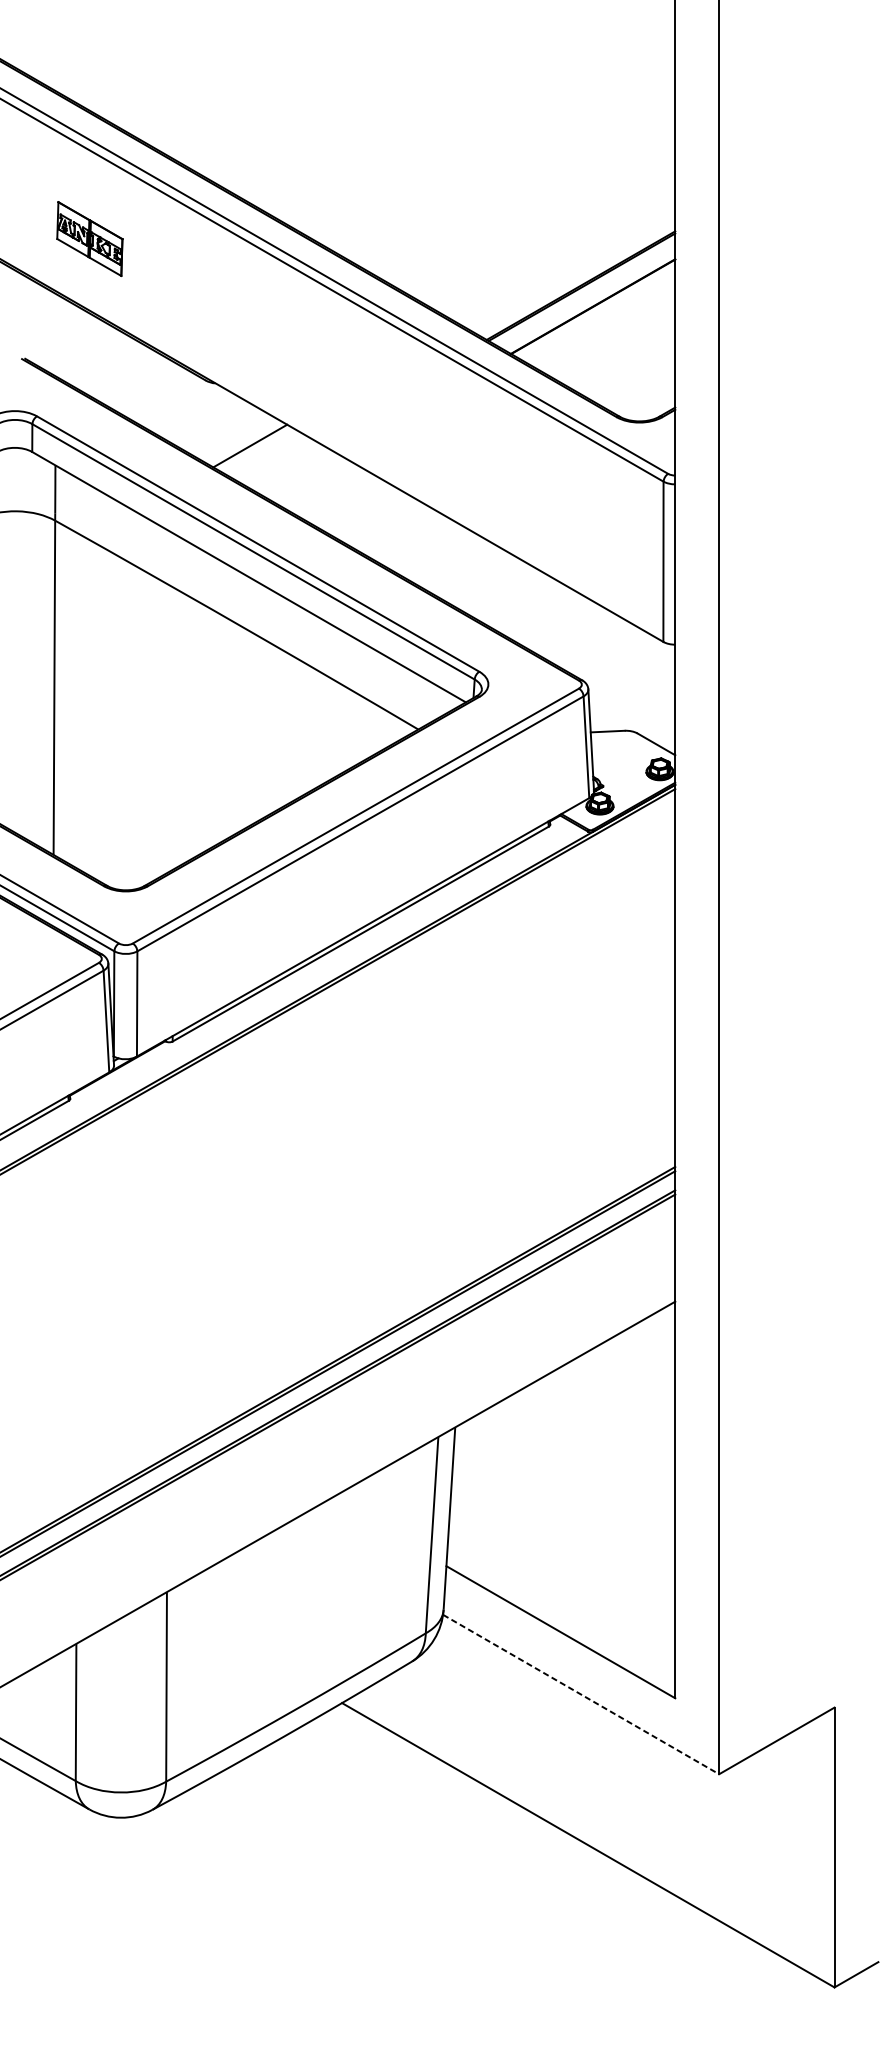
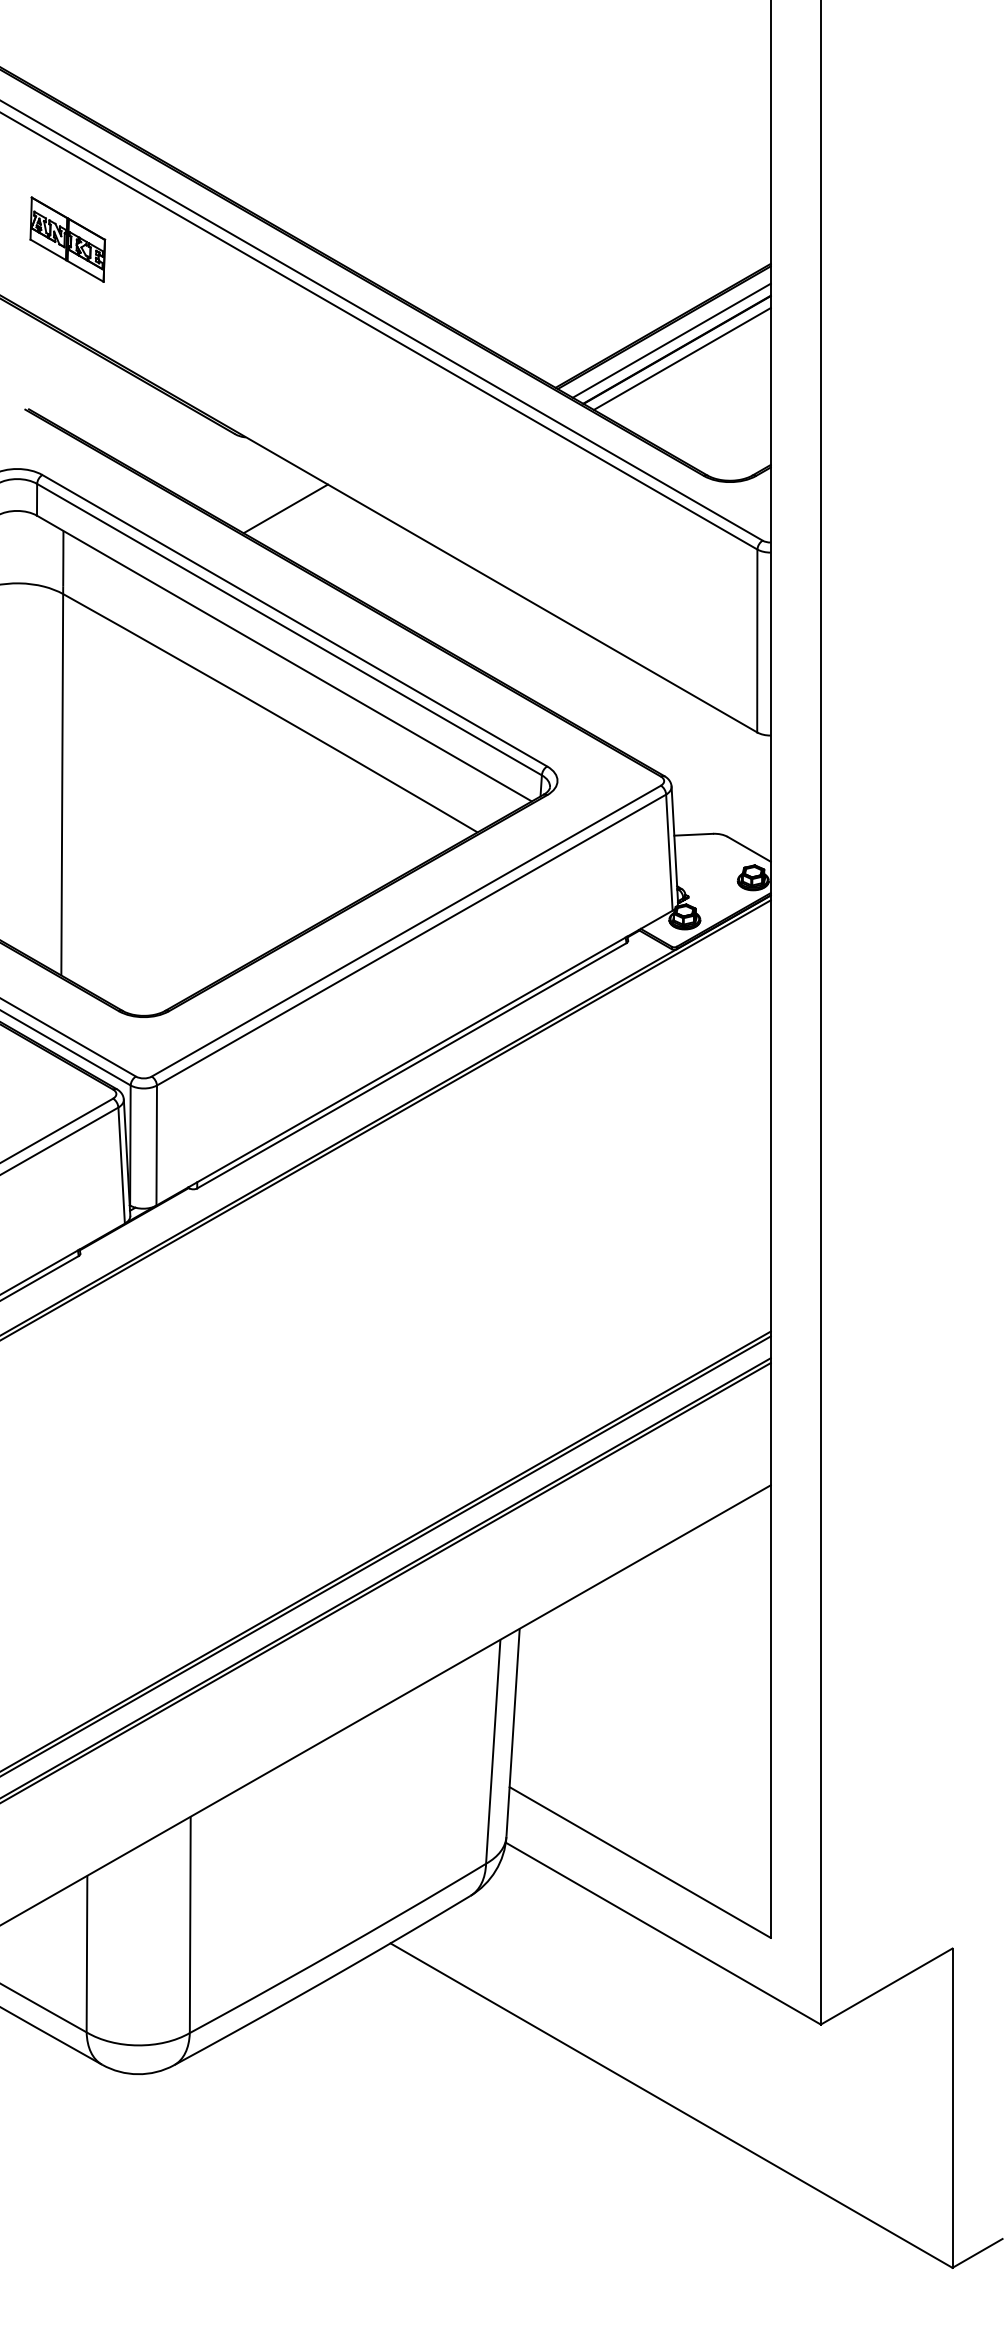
part: (89, 238) -> (67, 239), moved
line: (588, 298) -> (671, 340), added
line: (597, 314) -> (681, 358), added
line: (581, 1694) -> (663, 1933), dashed -> solid

